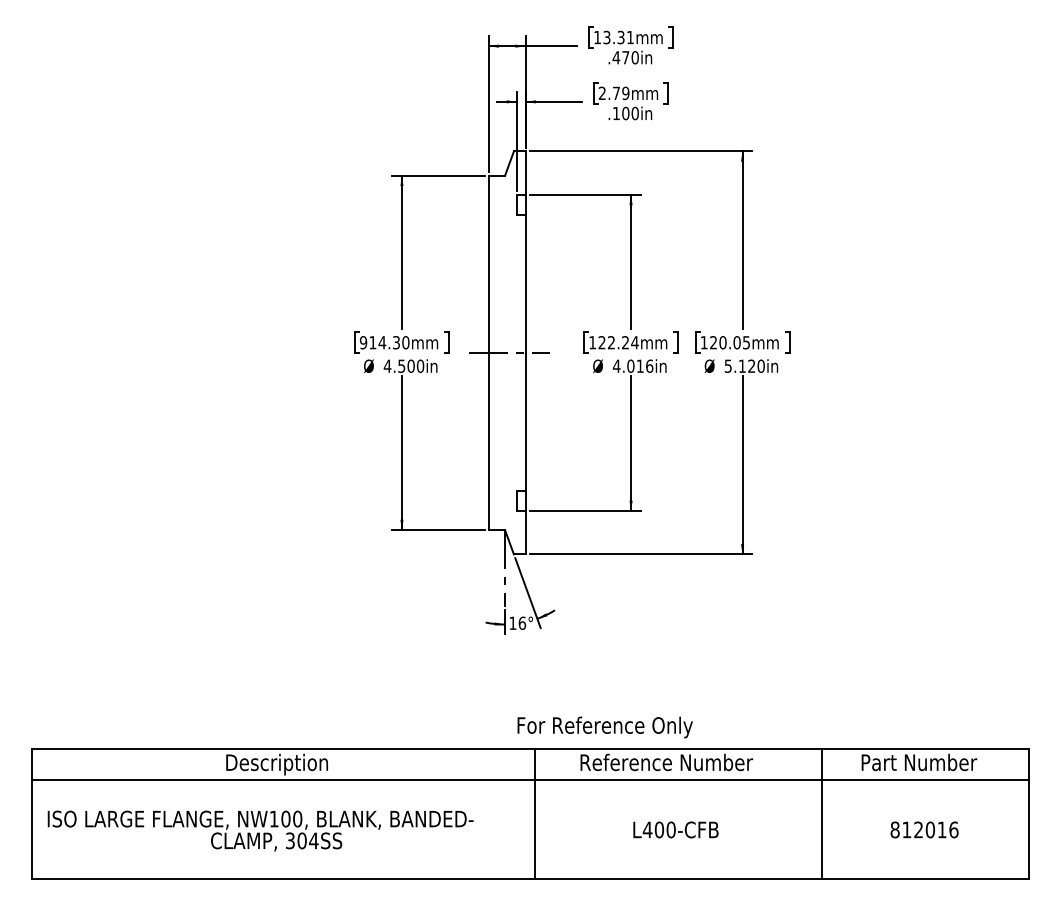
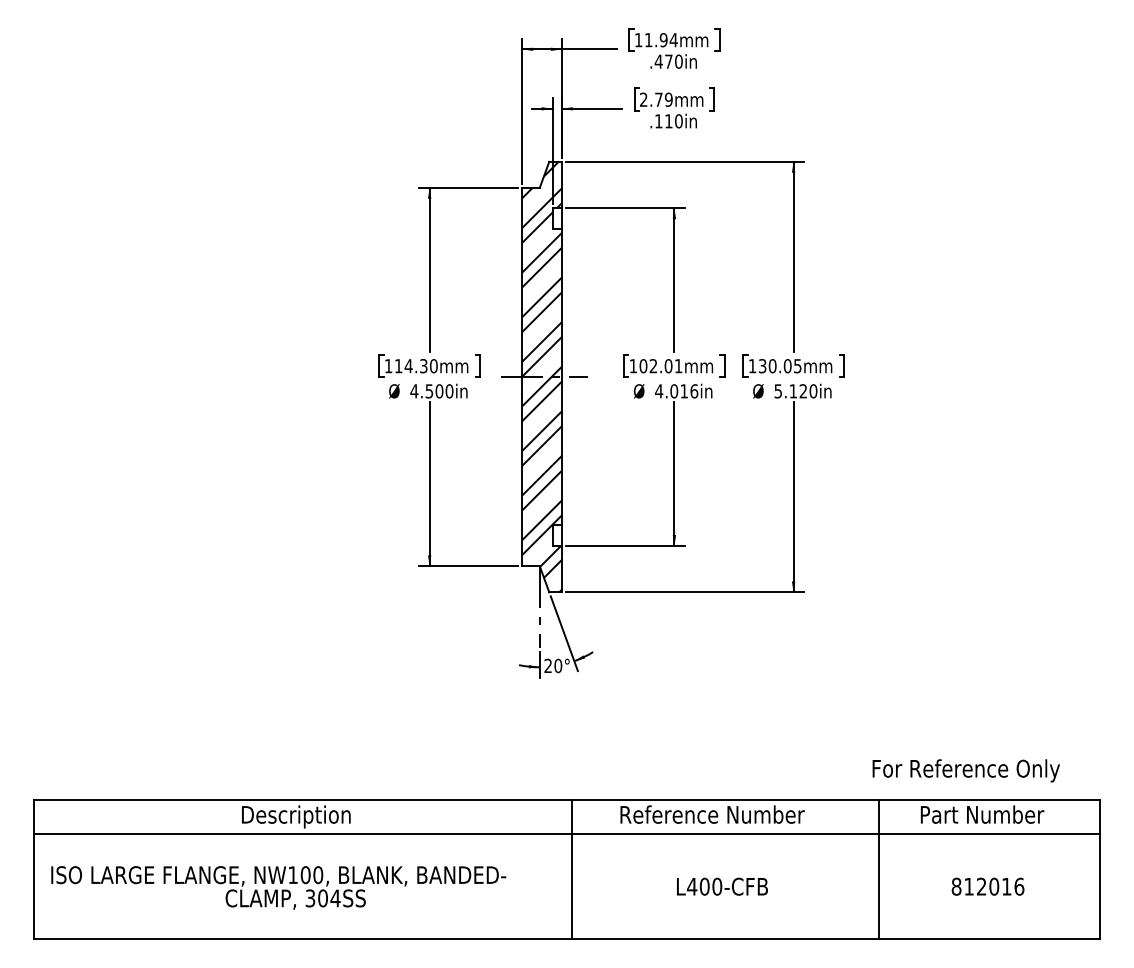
text: (618, 37) -> (661, 40), 13.31mm -> 11.94mm
text: (625, 113) -> (668, 121), .100in -> .110in
text: (363, 342) -> (388, 365), 914.30mm -> 114.30mm
text: (618, 342) -> (661, 365), 122.24mm -> 102.01mm
text: (713, 342) -> (762, 365), 120.05mm -> 130.05mm
hatch: (506, 352) -> (541, 376), added
text: (517, 622) -> (553, 665), 16° -> 20°
text: (604, 727) -> (965, 770), moved

